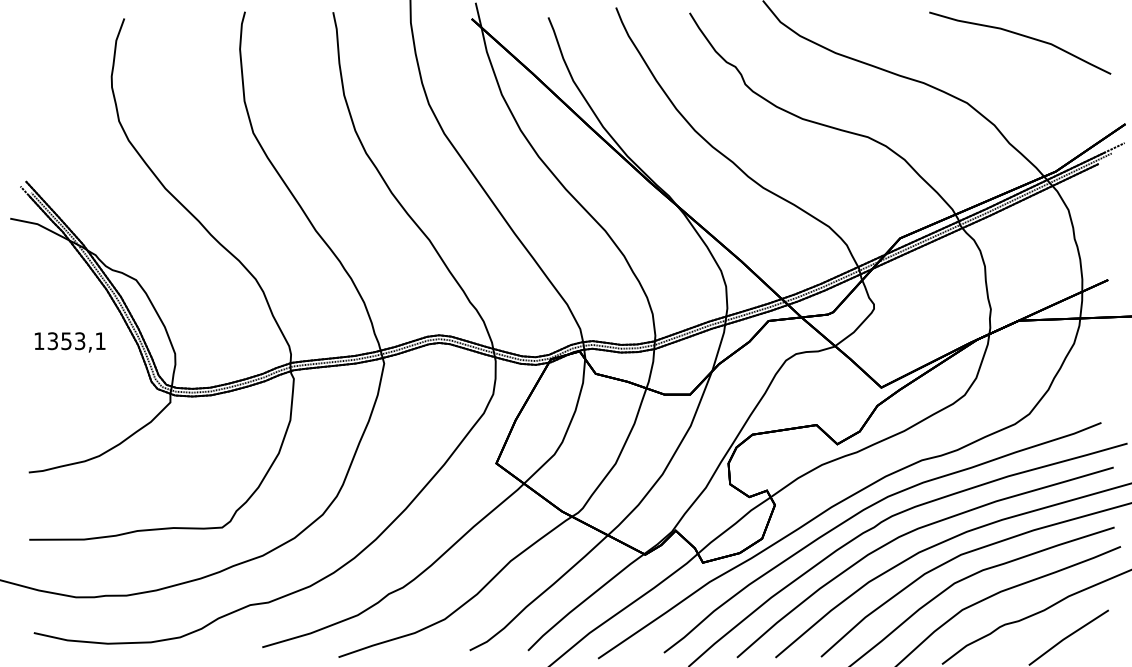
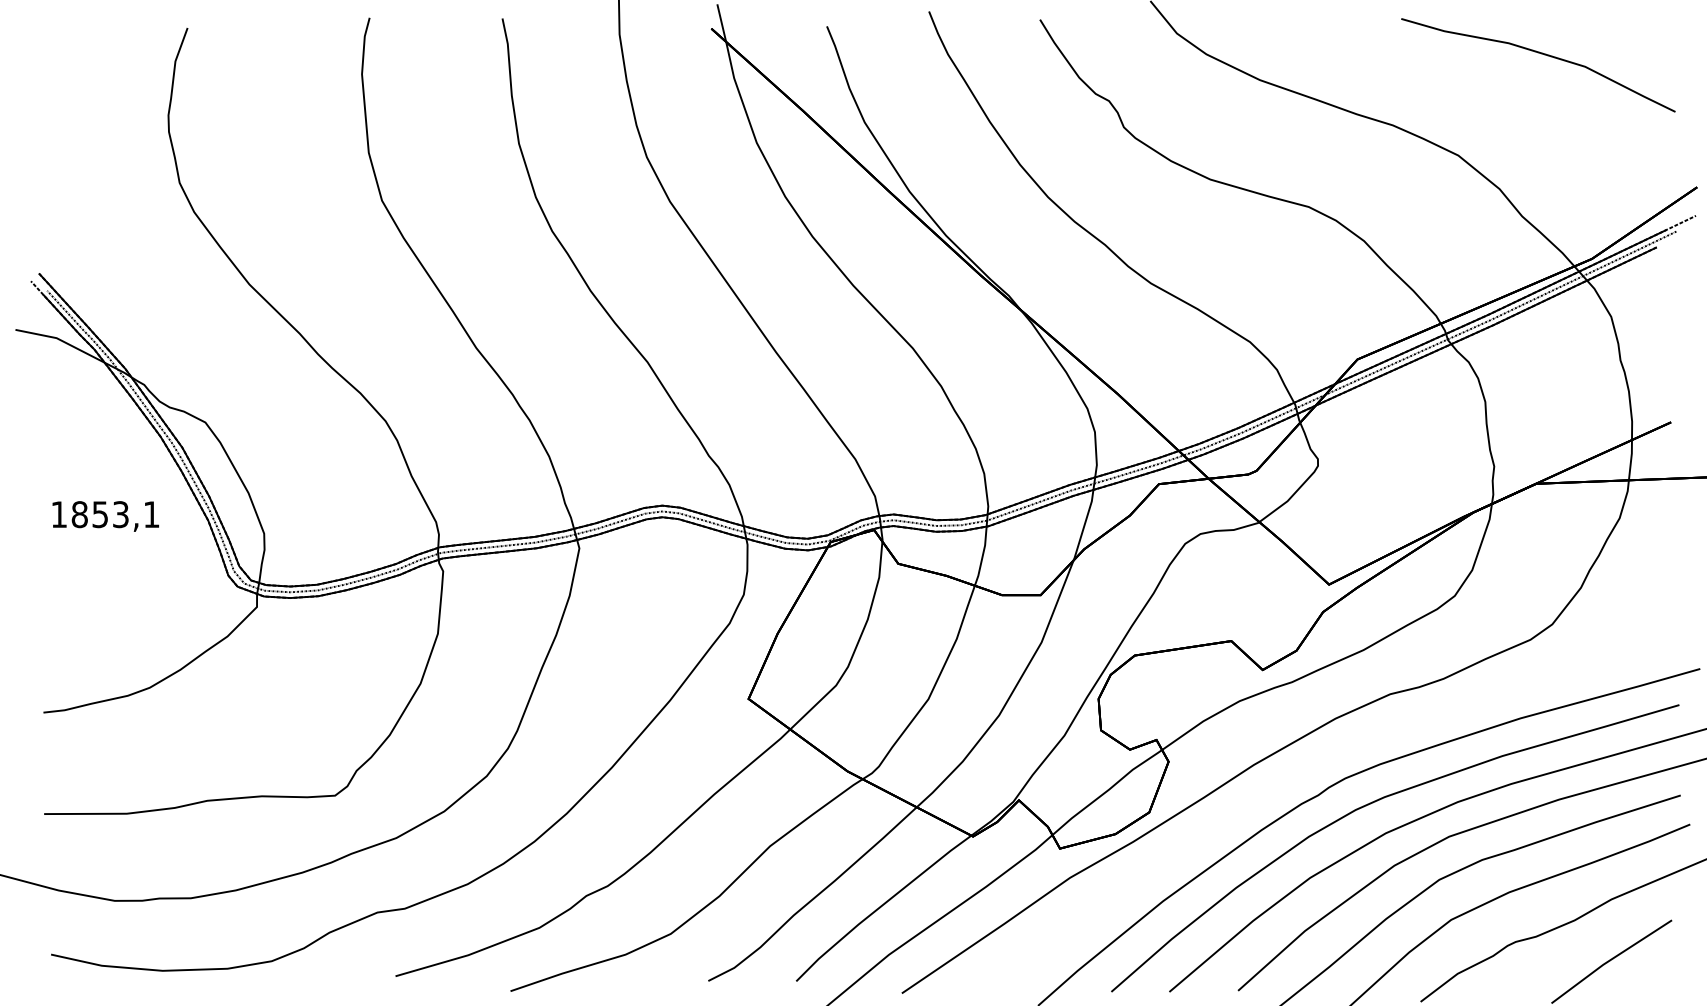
text: (52, 341) -> (79, 515), 1353,1 -> 1853,1
curve: (868, 508) -> (1309, 766), removed

